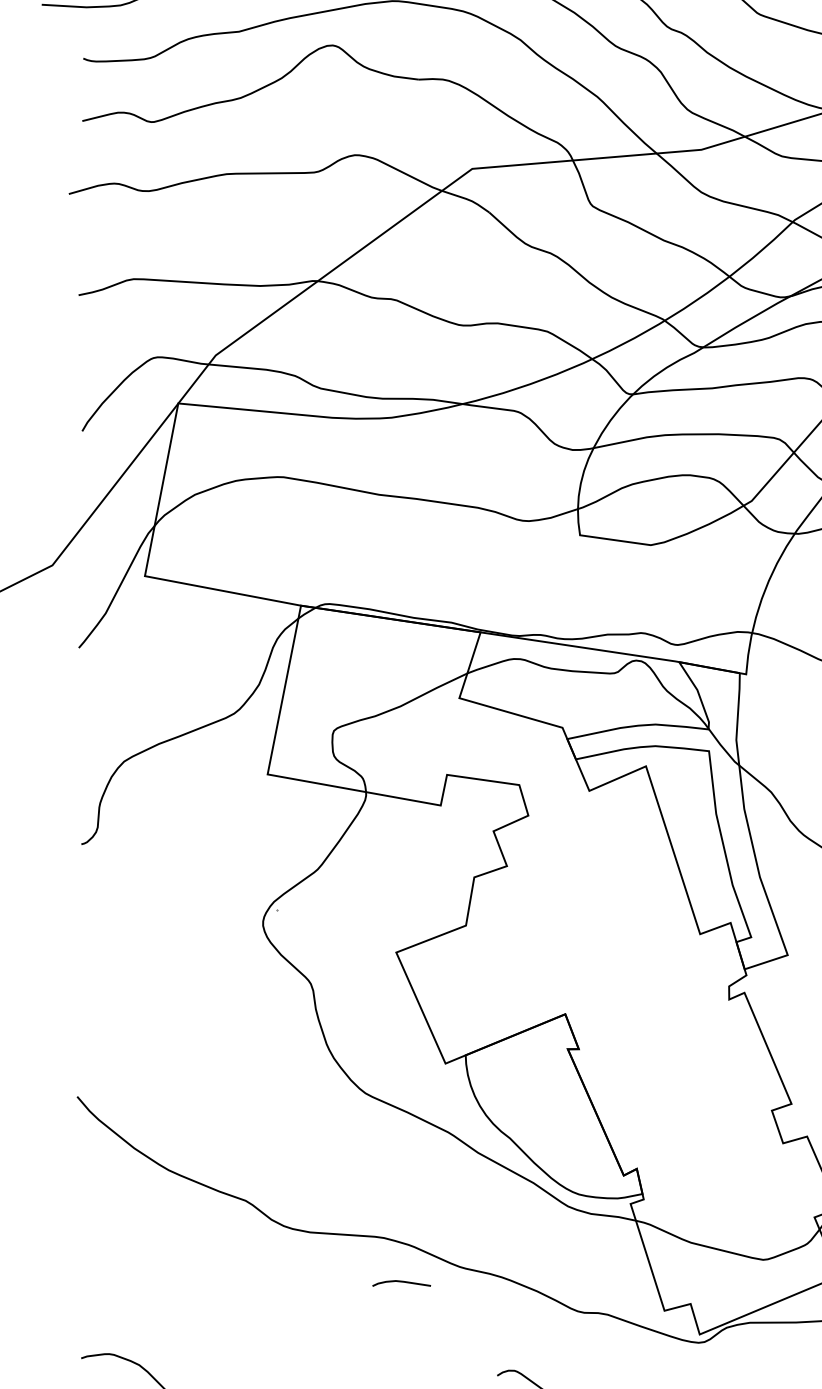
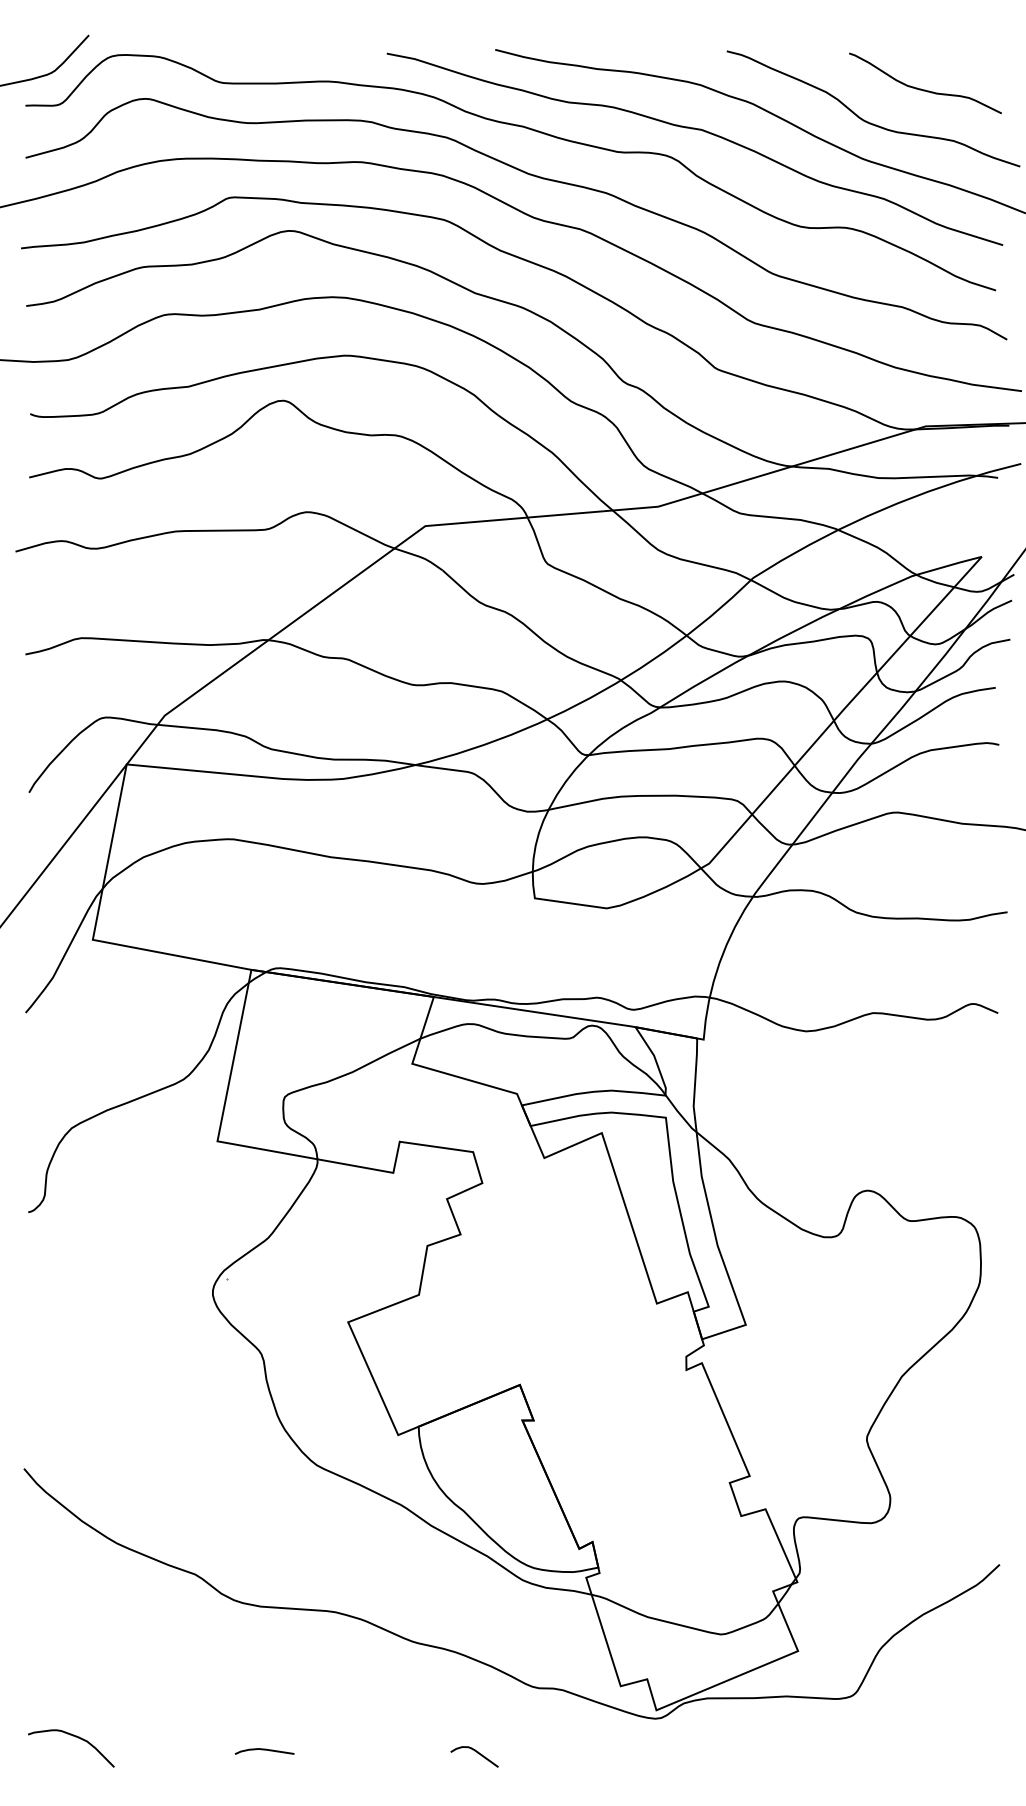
curve: (401, 1282) -> (264, 1750), moved

